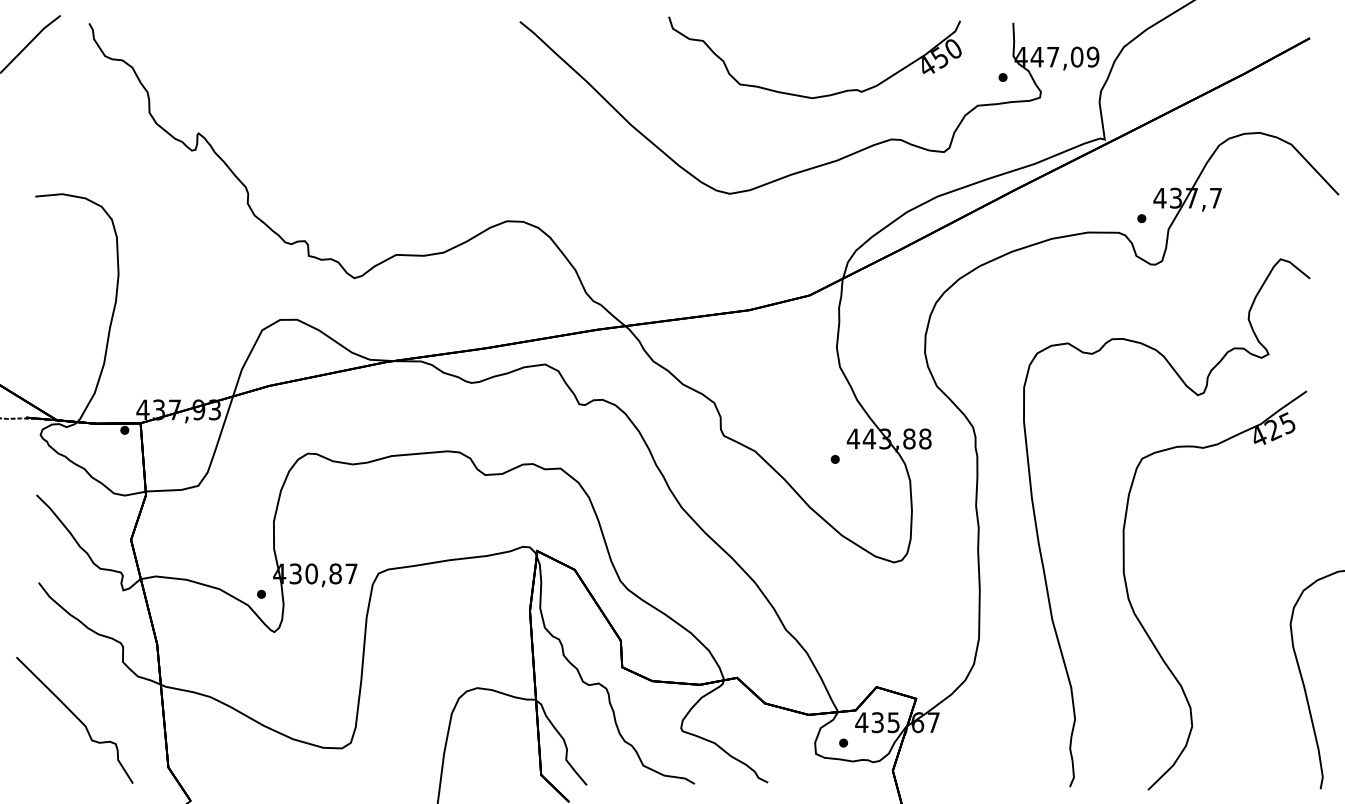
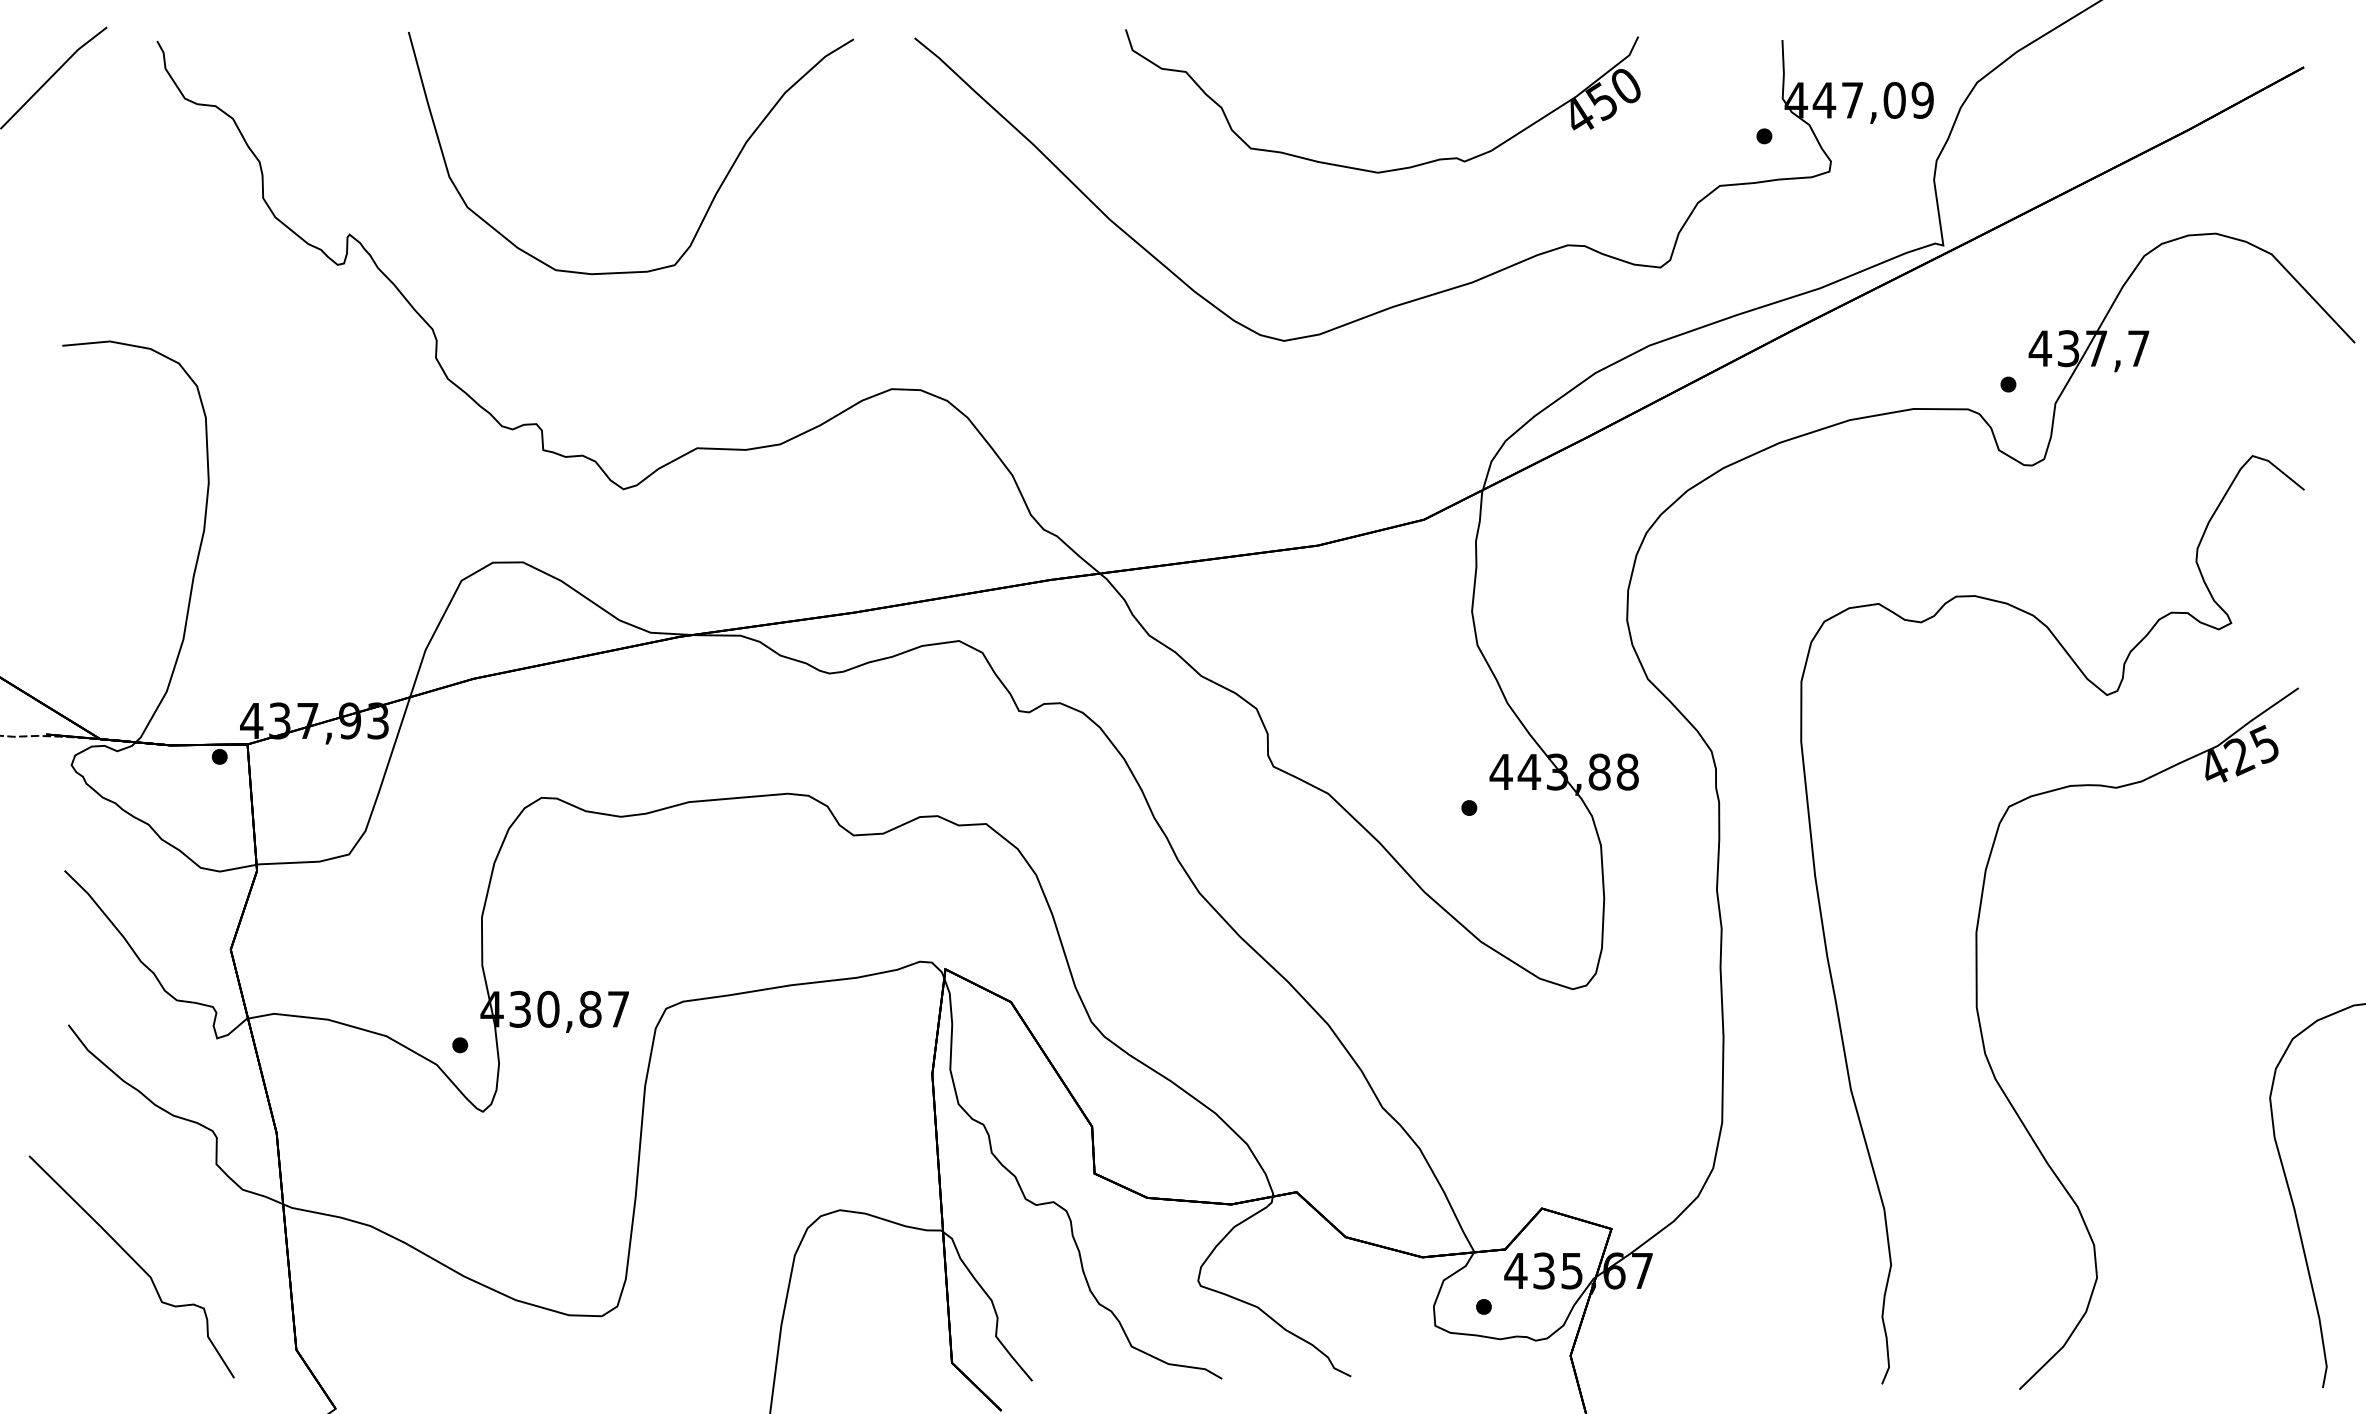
part: (821, 95) -> (1394, 167), moved
curve: (405, 111) -> (713, 196), added

